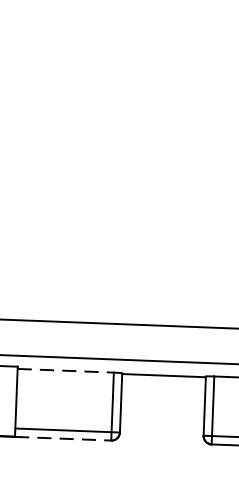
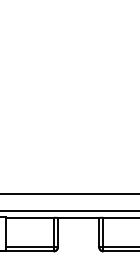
line: (66, 370) -> (30, 217), dashed -> solid
line: (64, 439) -> (30, 251), dashed -> solid

